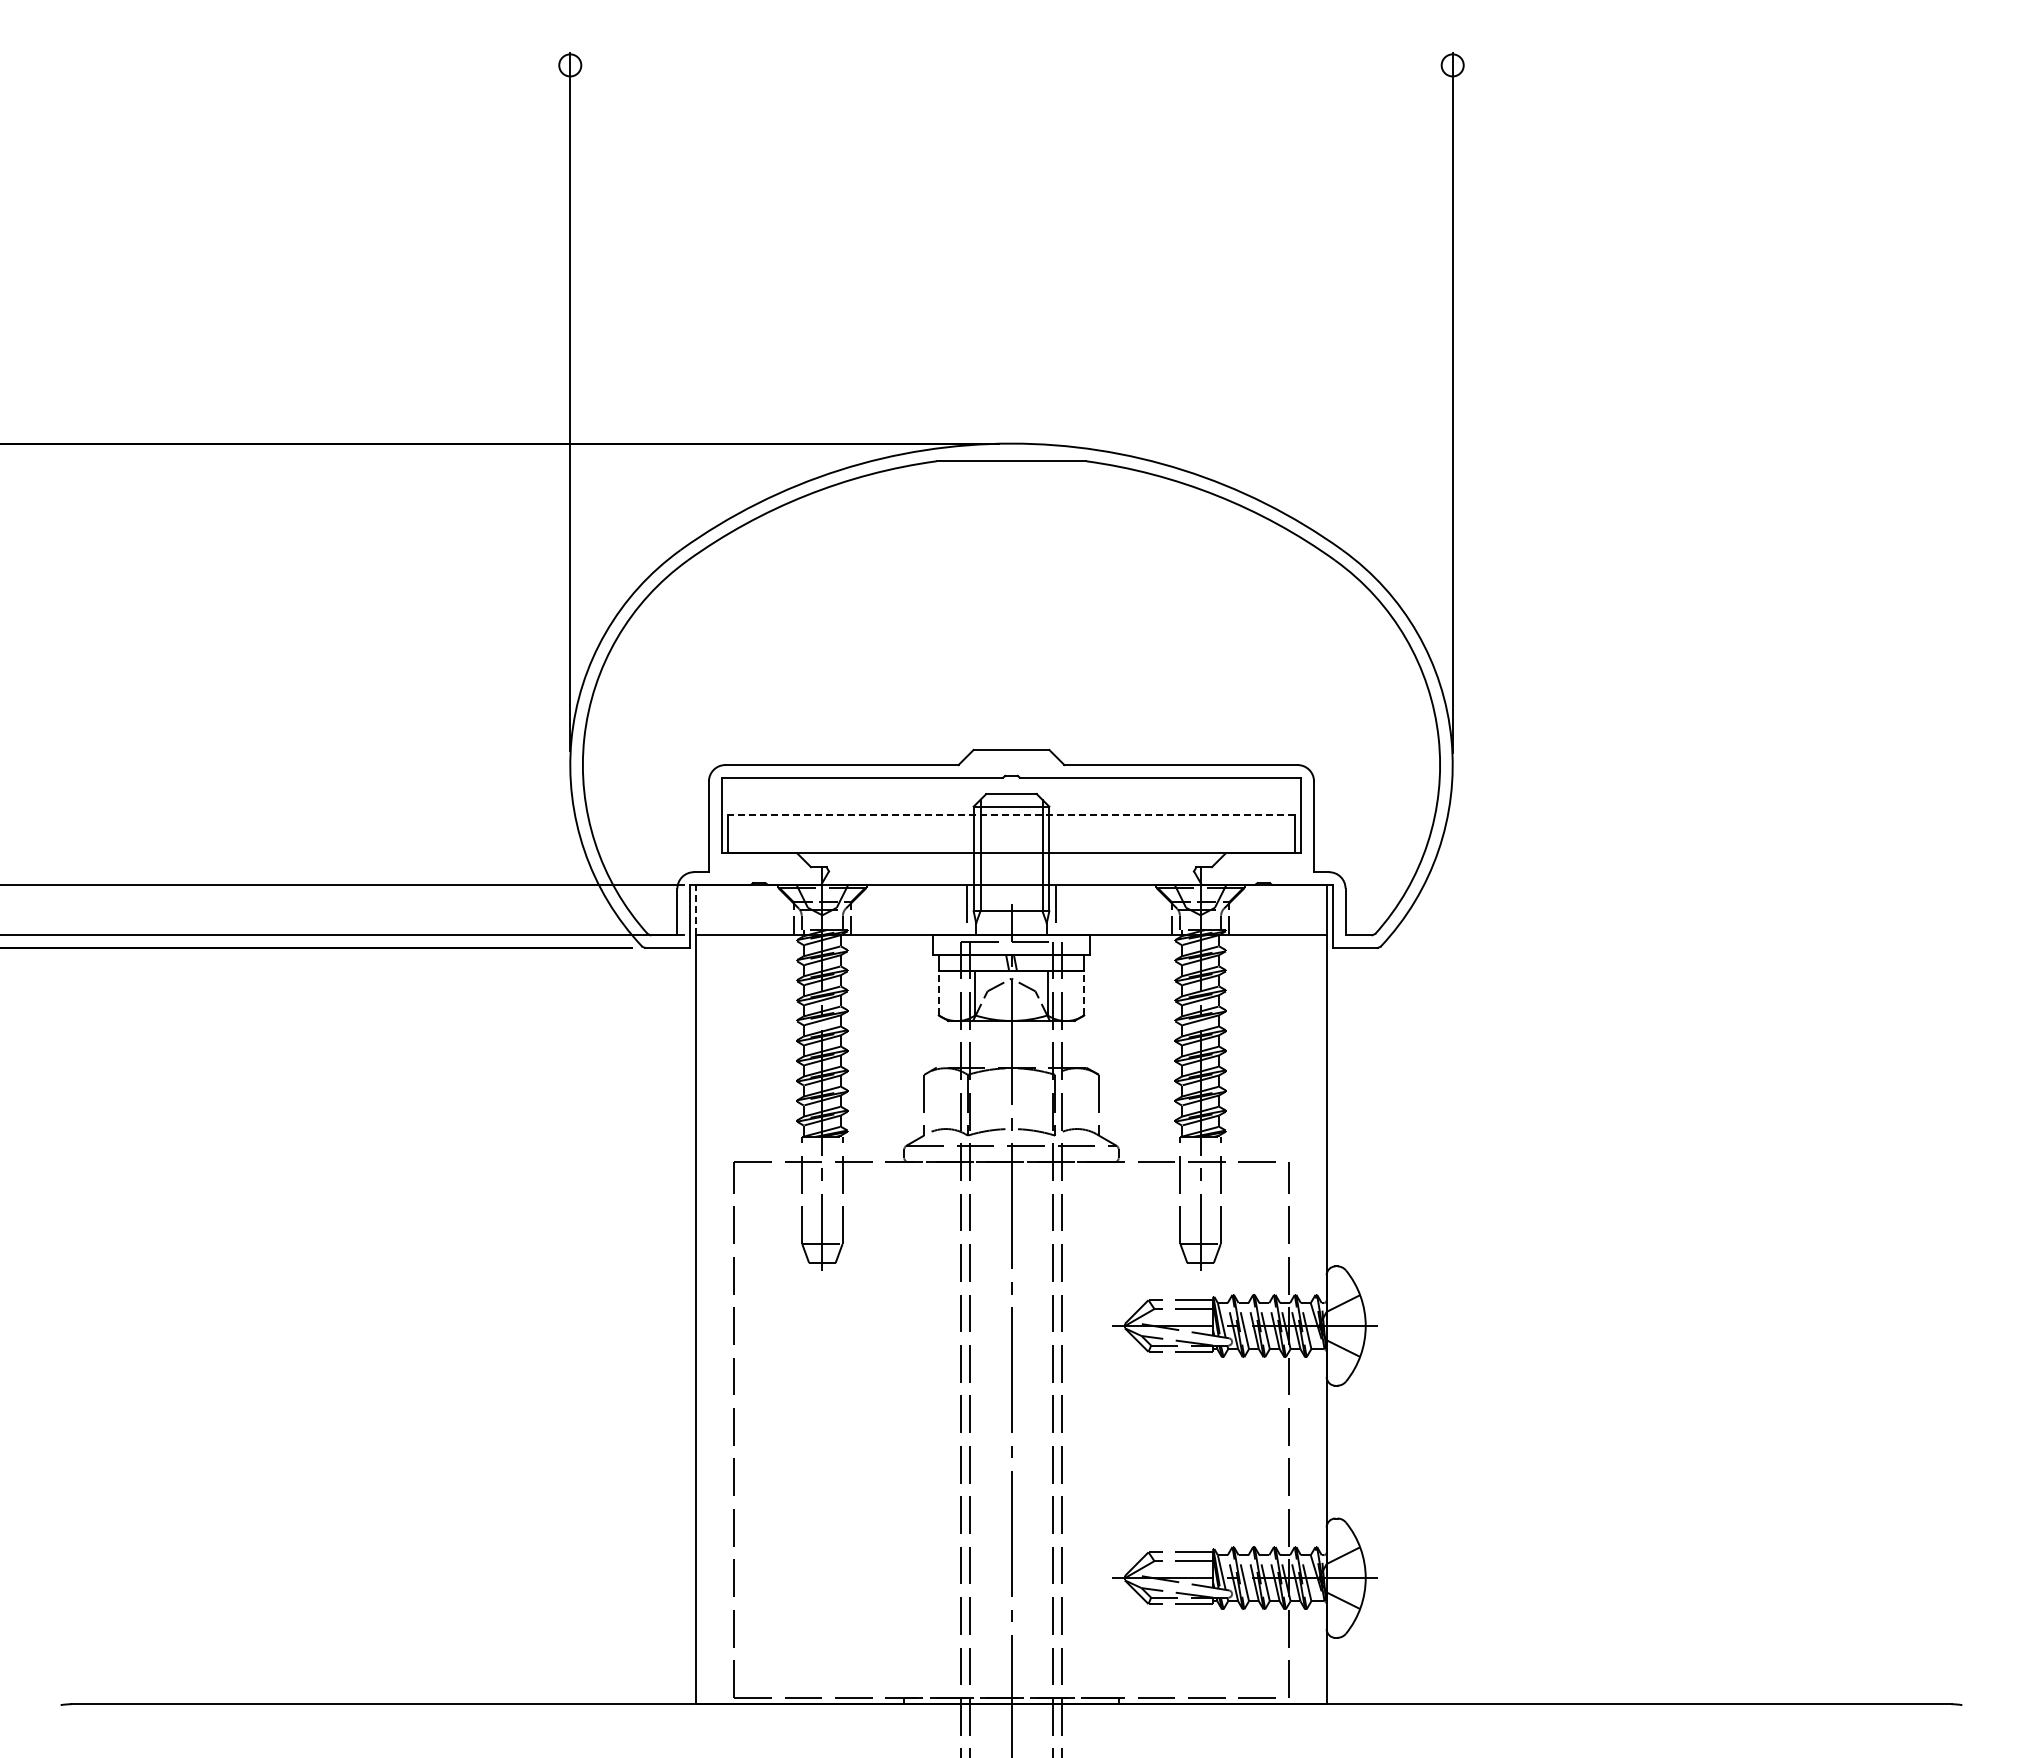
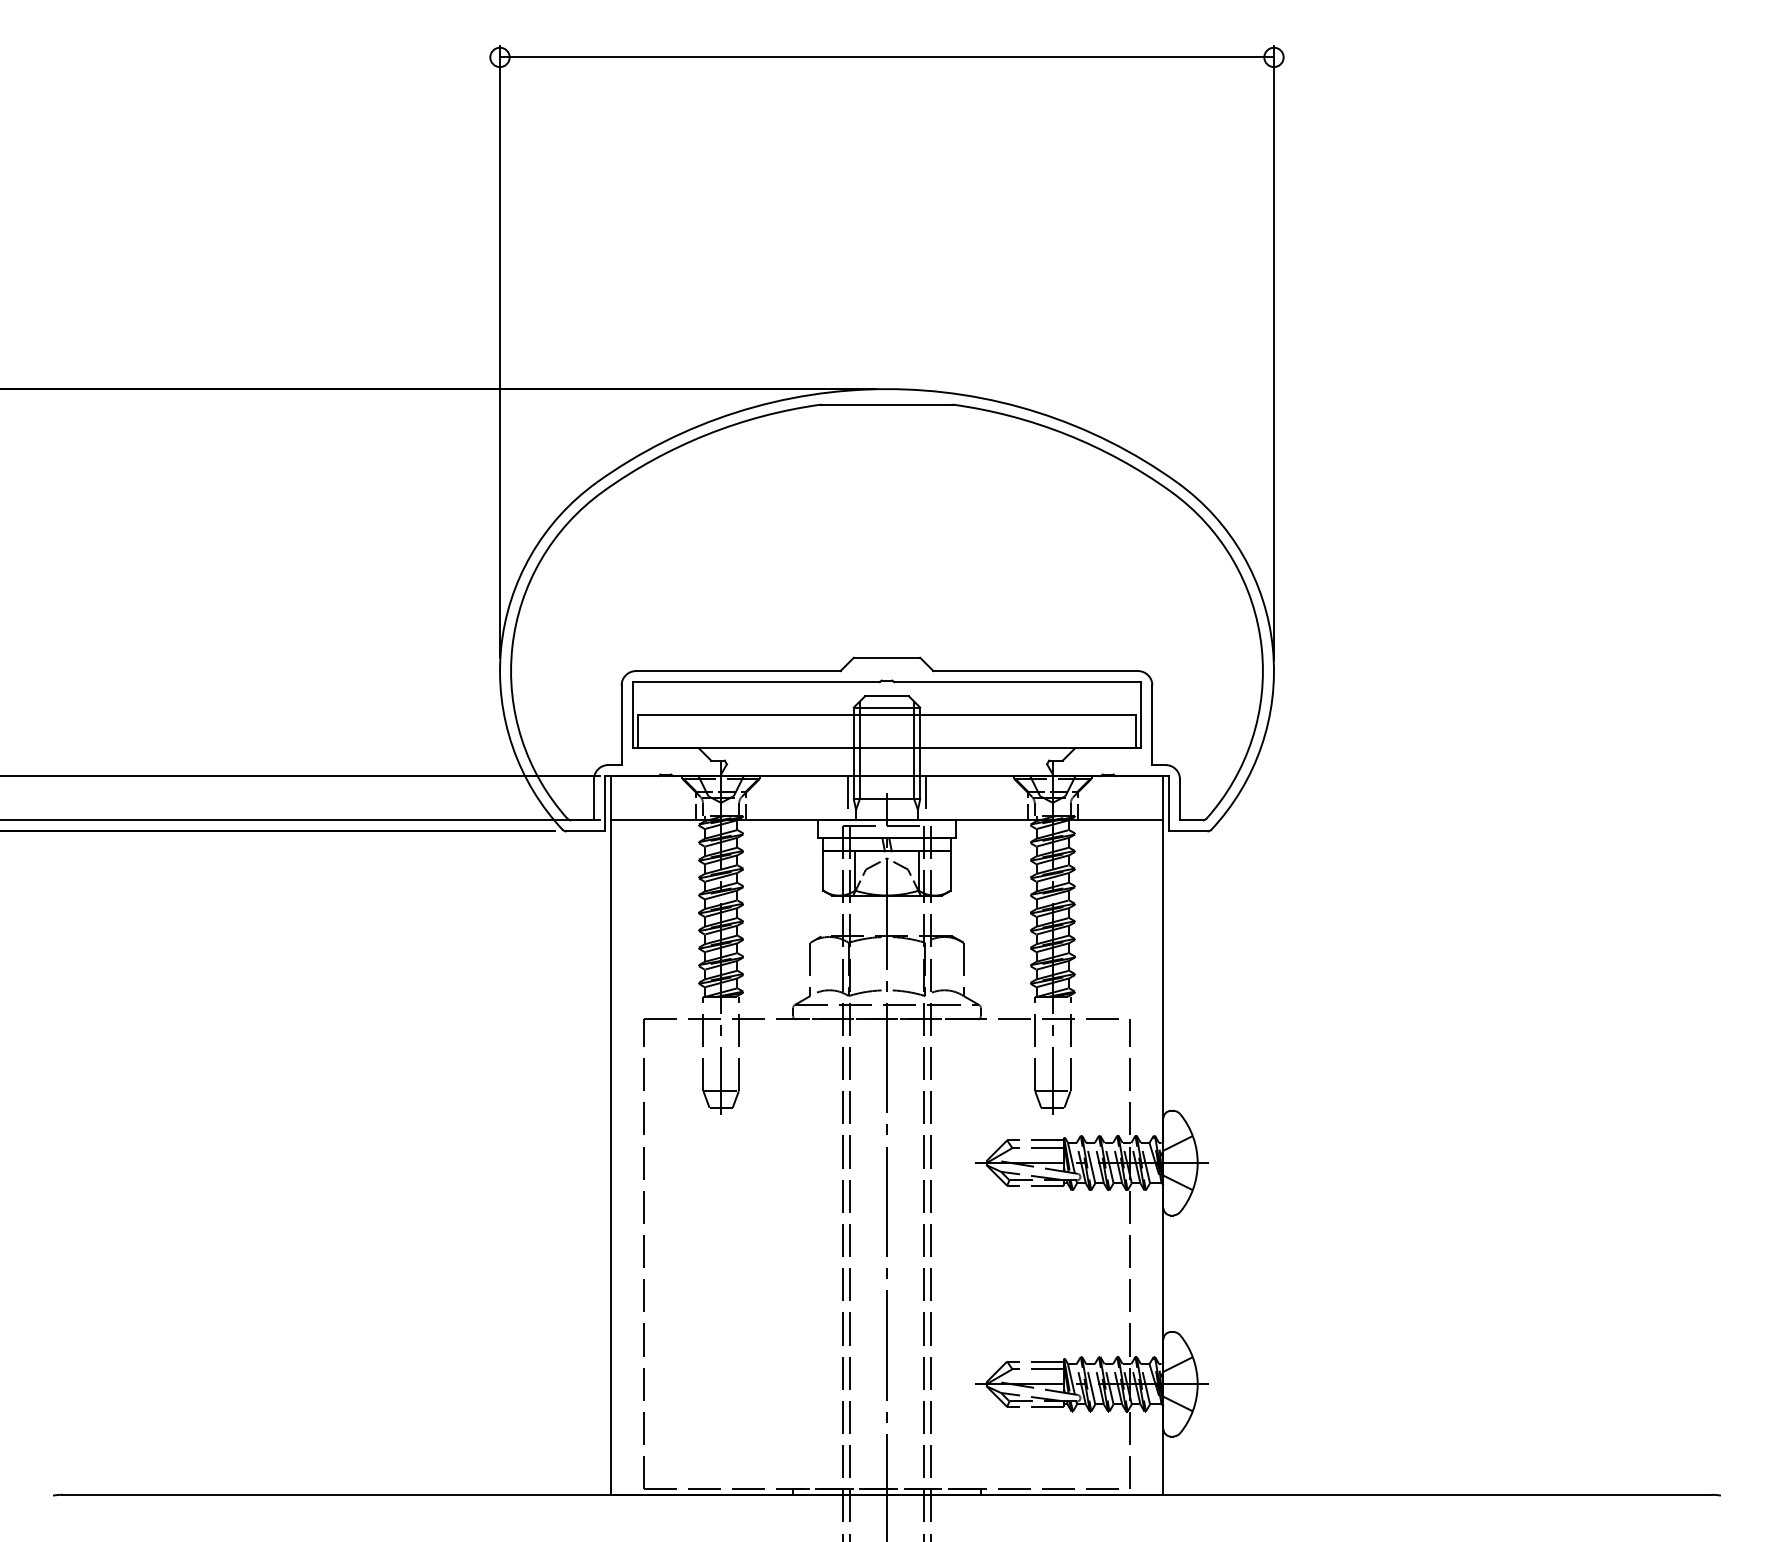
line: (1011, 65) -> (887, 57), added
line: (1011, 815) -> (887, 715), dashed -> solid
line: (696, 909) -> (610, 797), dashed -> solid
line: (938, 992) -> (822, 870), dashed -> solid
line: (1084, 992) -> (951, 870), dashed -> solid

